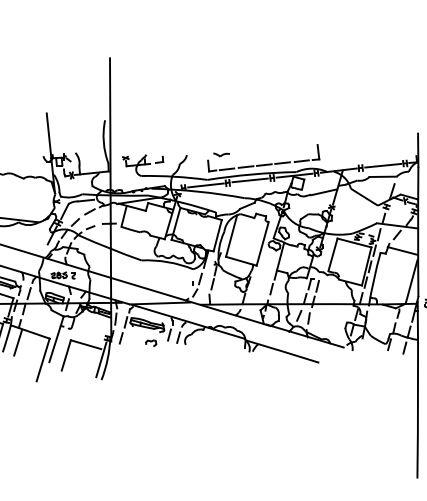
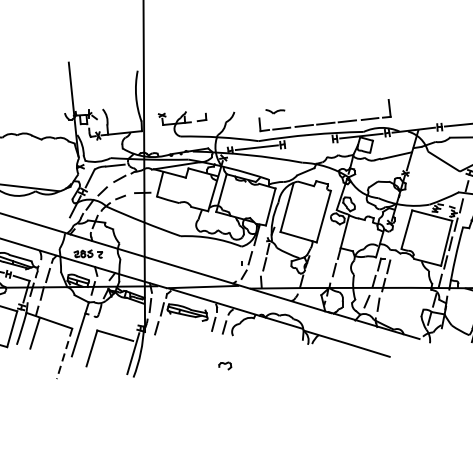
line: (249, 180) -> (308, 141), removed
part: (151, 342) -> (225, 365), moved
line: (43, 360) -> (64, 354), solid -> dashed

